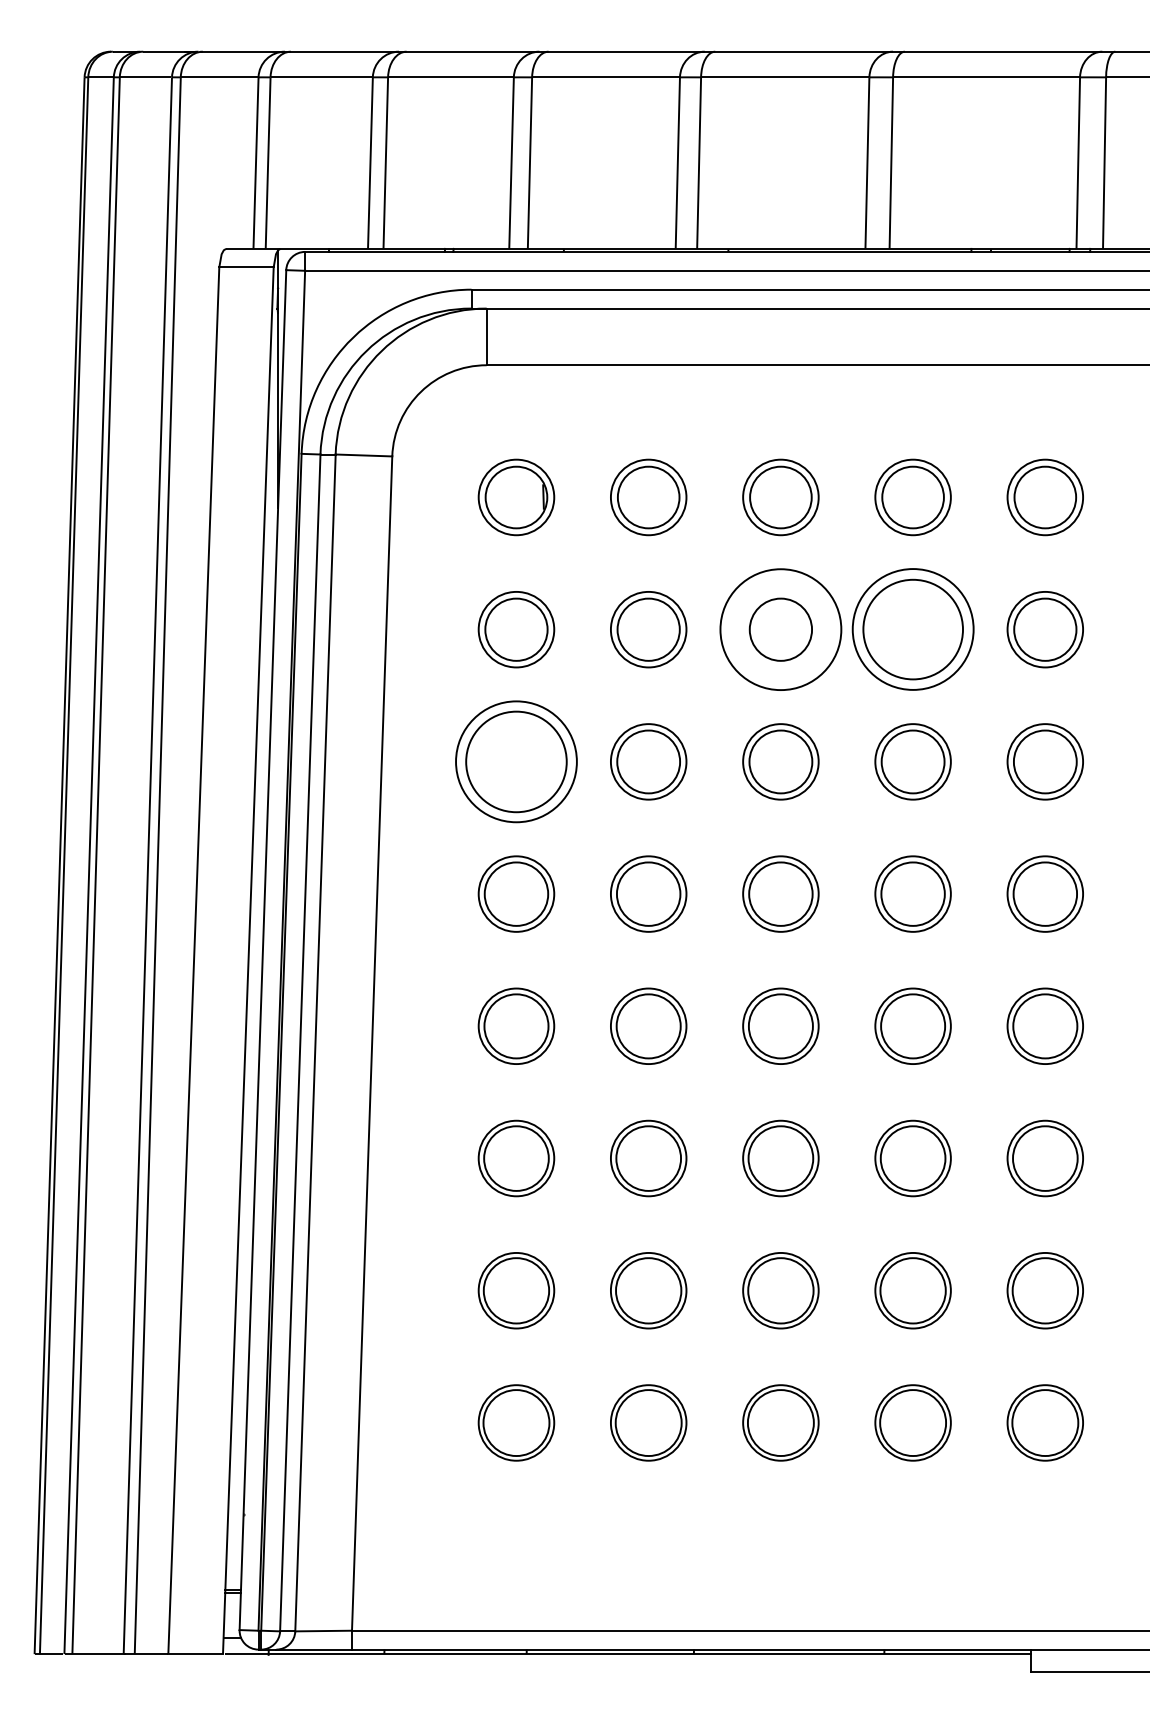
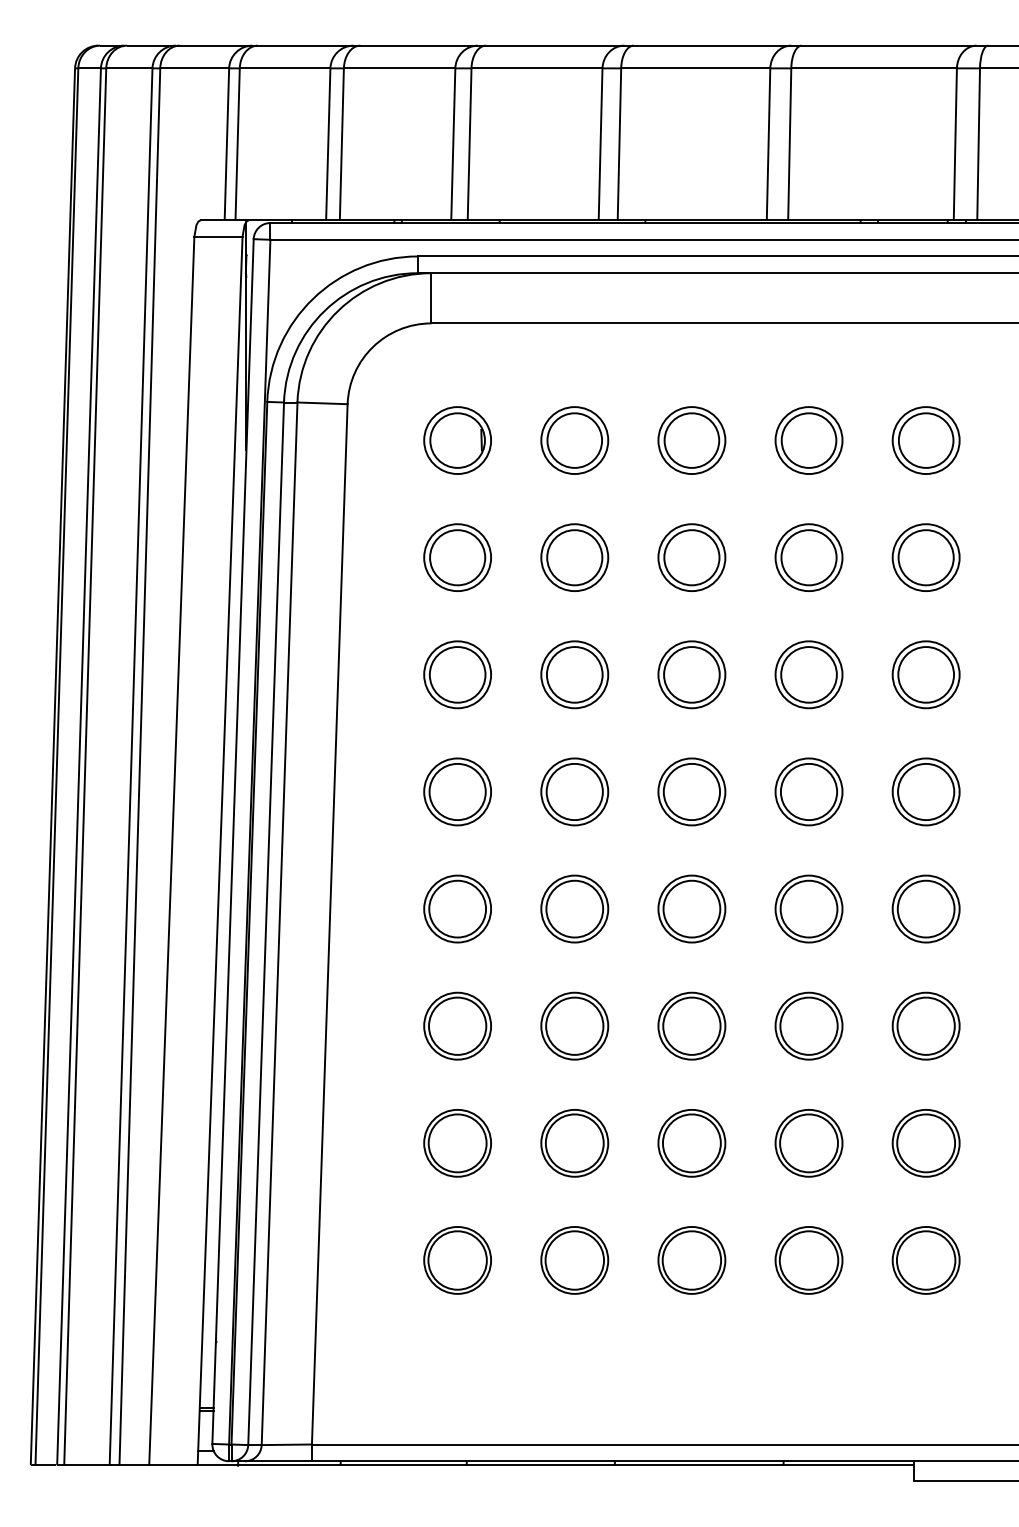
circle: (780, 629) -> (691, 557), size x0.62
part: (912, 629) -> (808, 557), size x0.62
part: (516, 761) -> (457, 674), size x0.62

